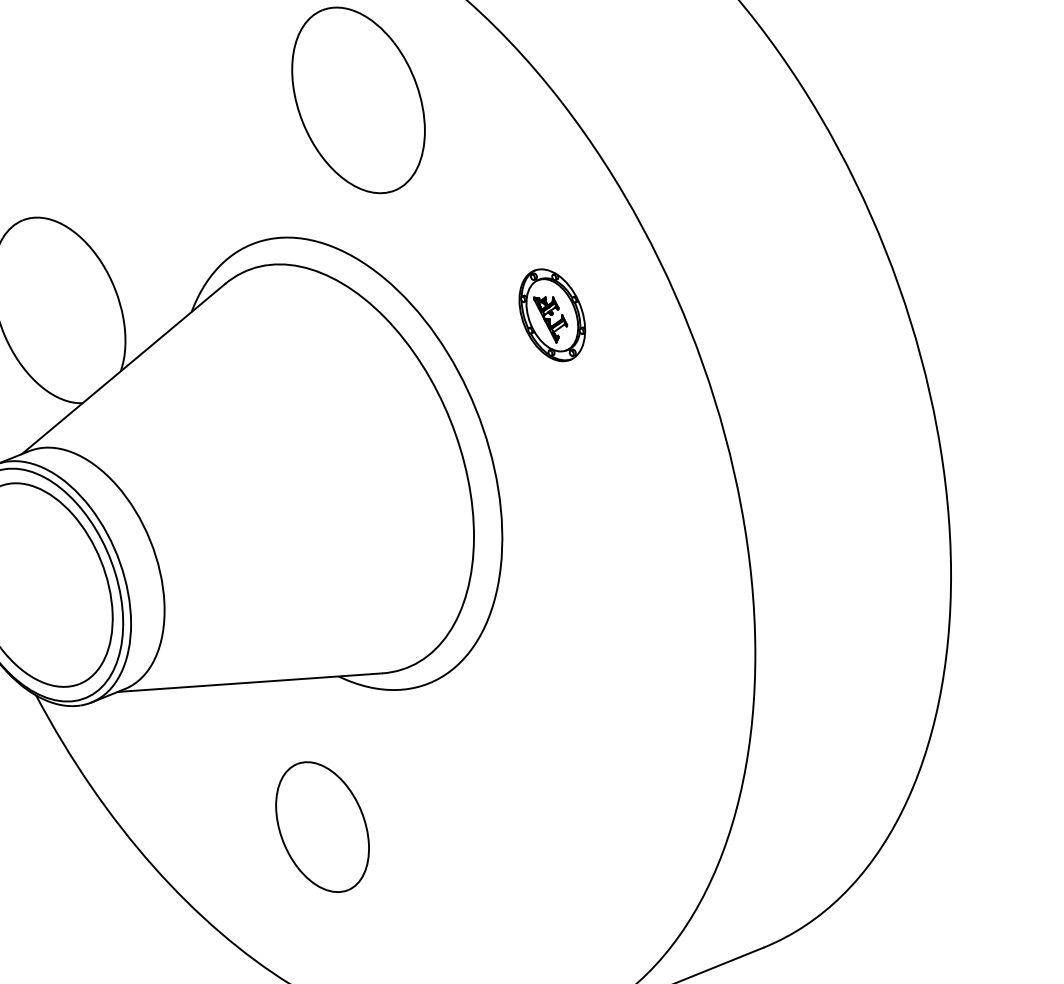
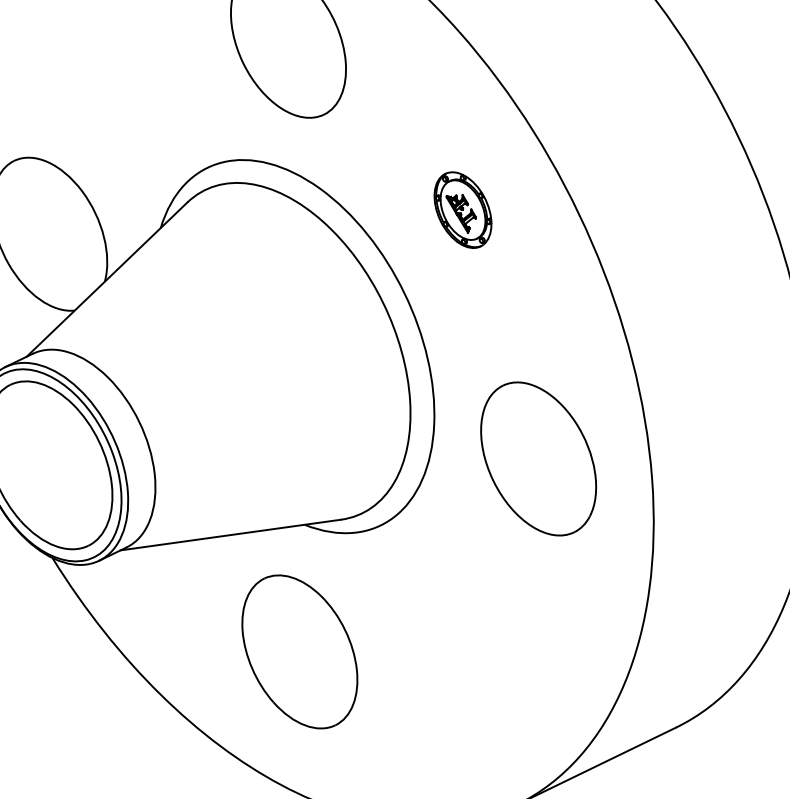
part: (621, 616) -> (538, 458), added
part: (322, 826) -> (299, 651), size x1.43

